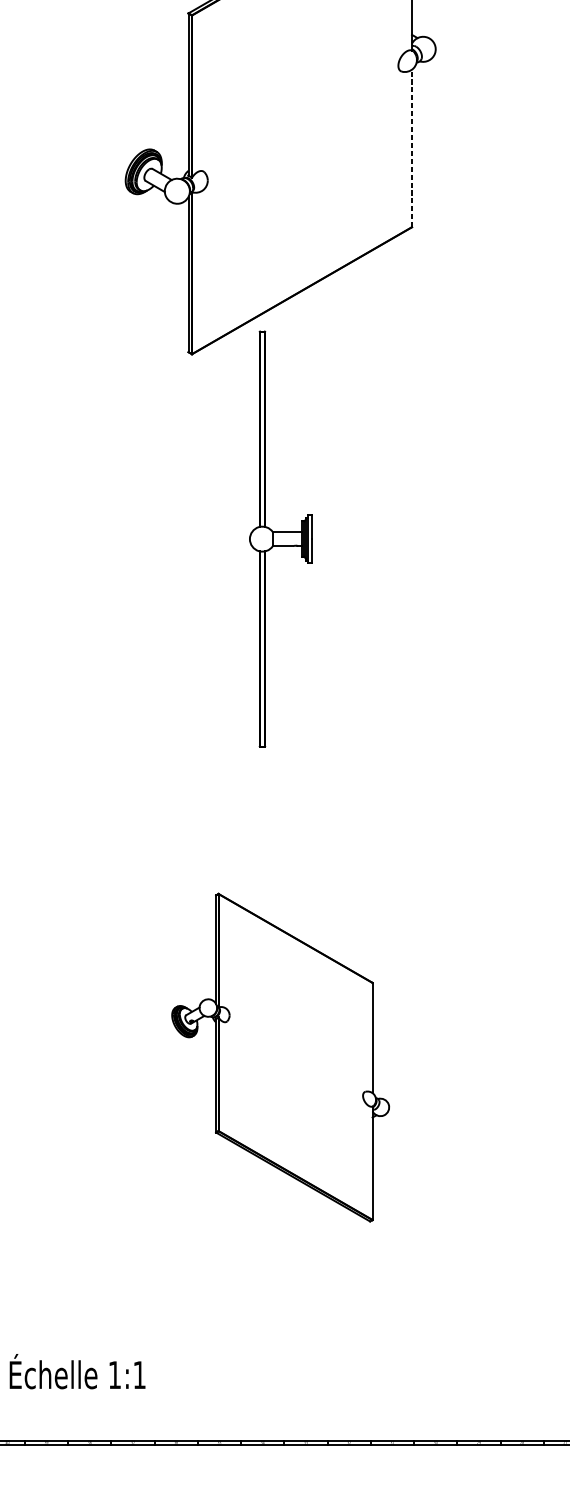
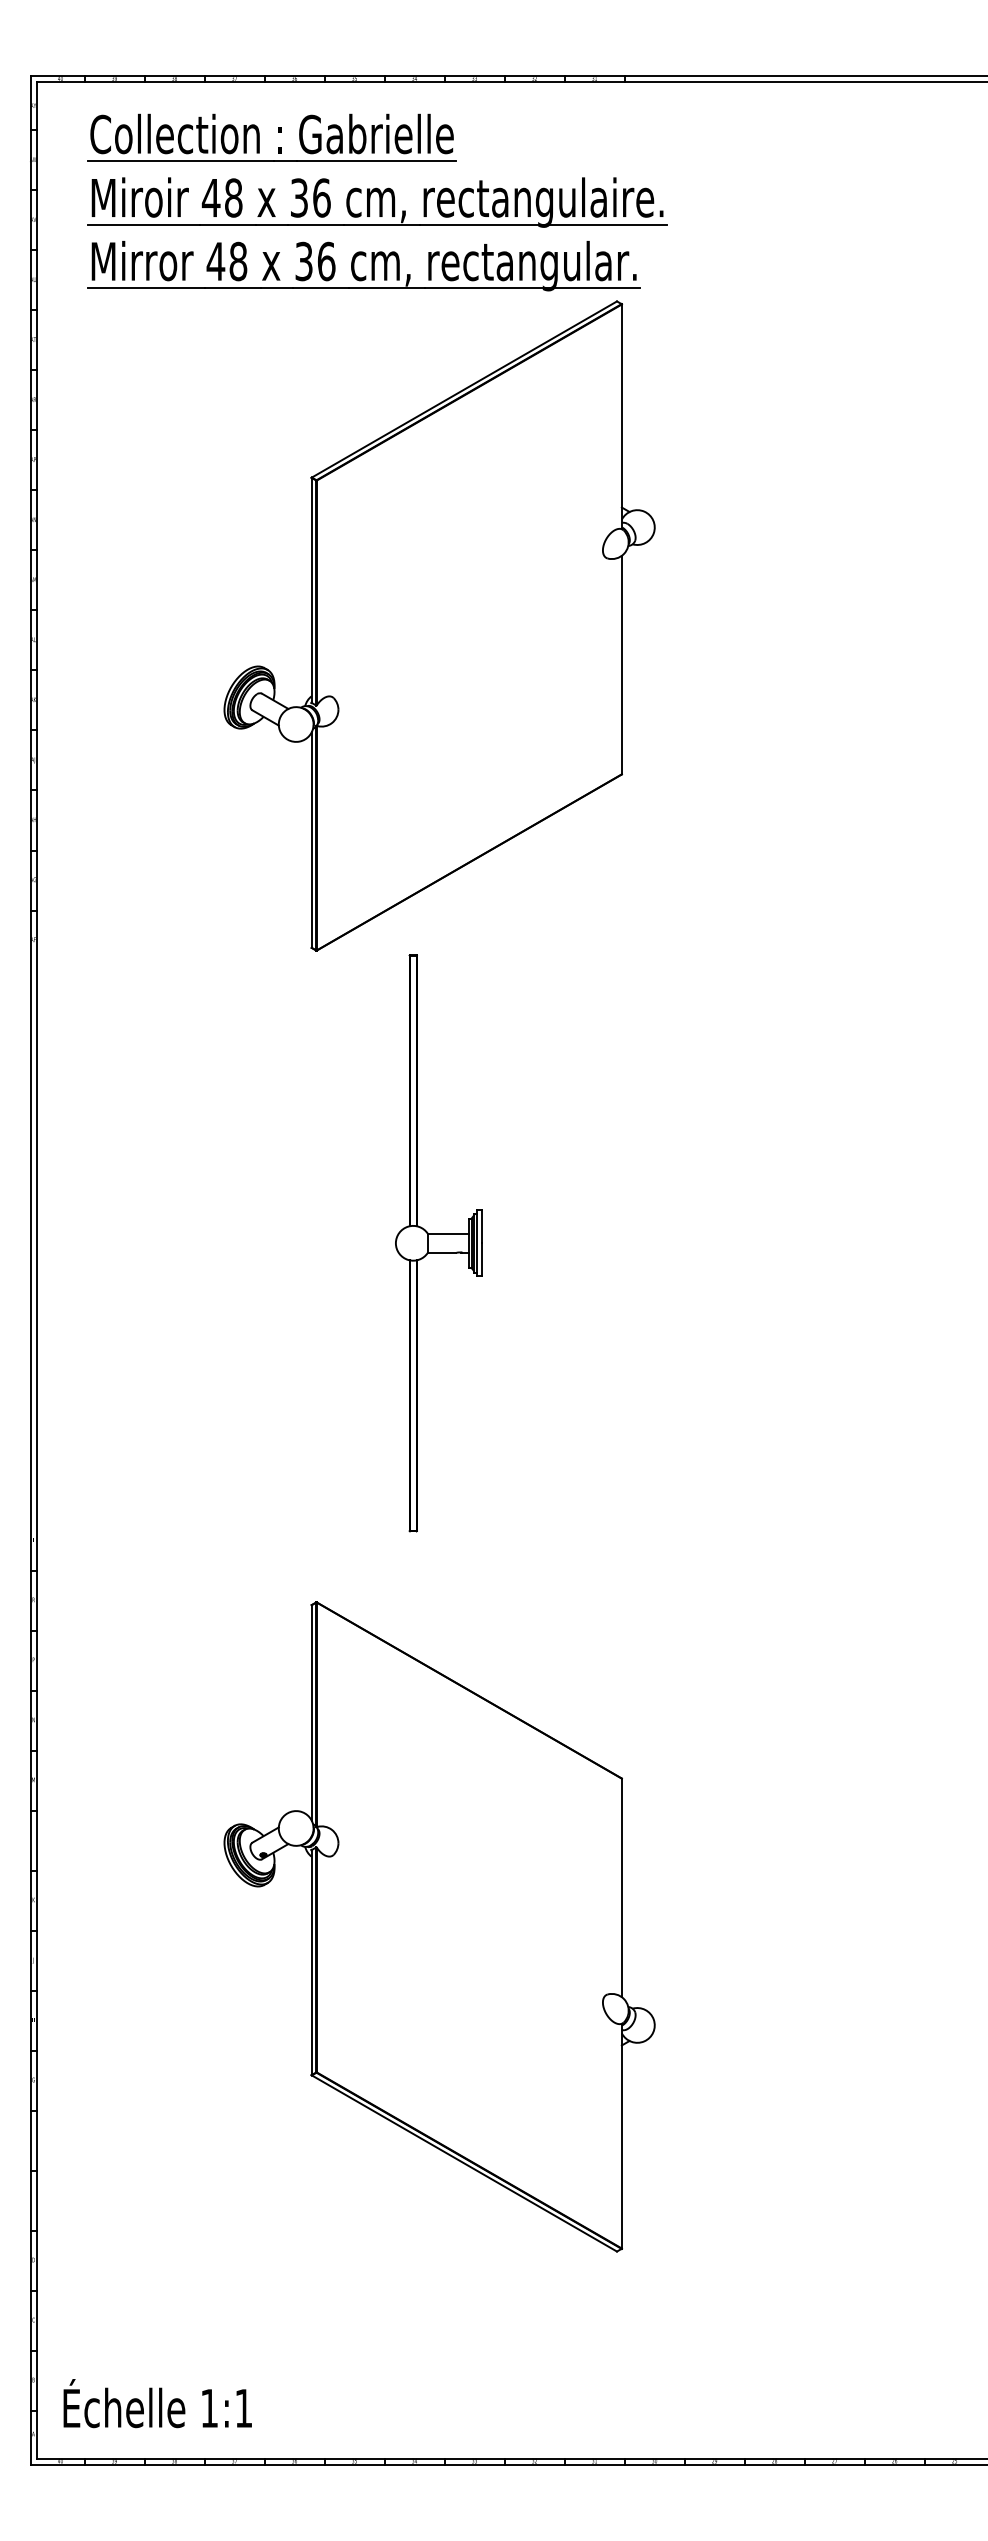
line: (411, 148) -> (621, 664), dashed -> solid
part: (280, 539) -> (438, 1243), moved
part: (280, 1057) -> (439, 1926), size x1.43
text: (77, 1371) -> (157, 2403), moved

